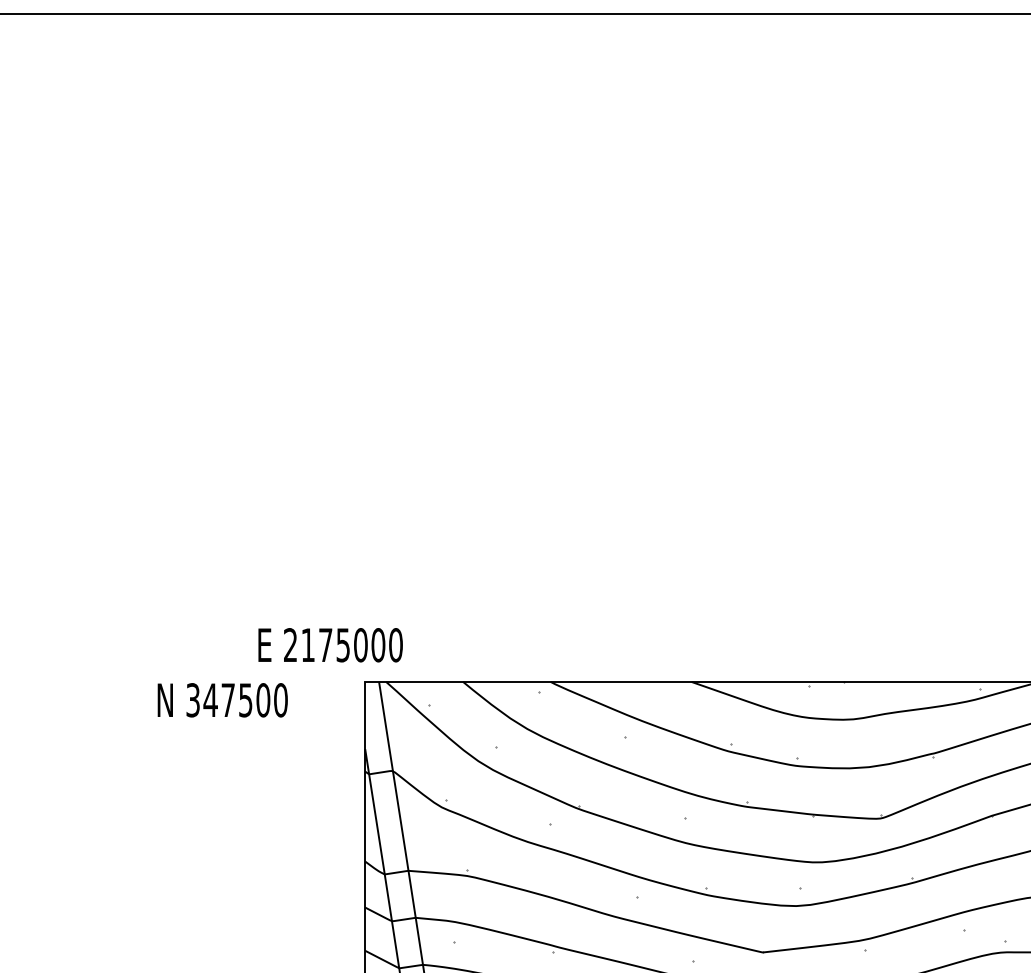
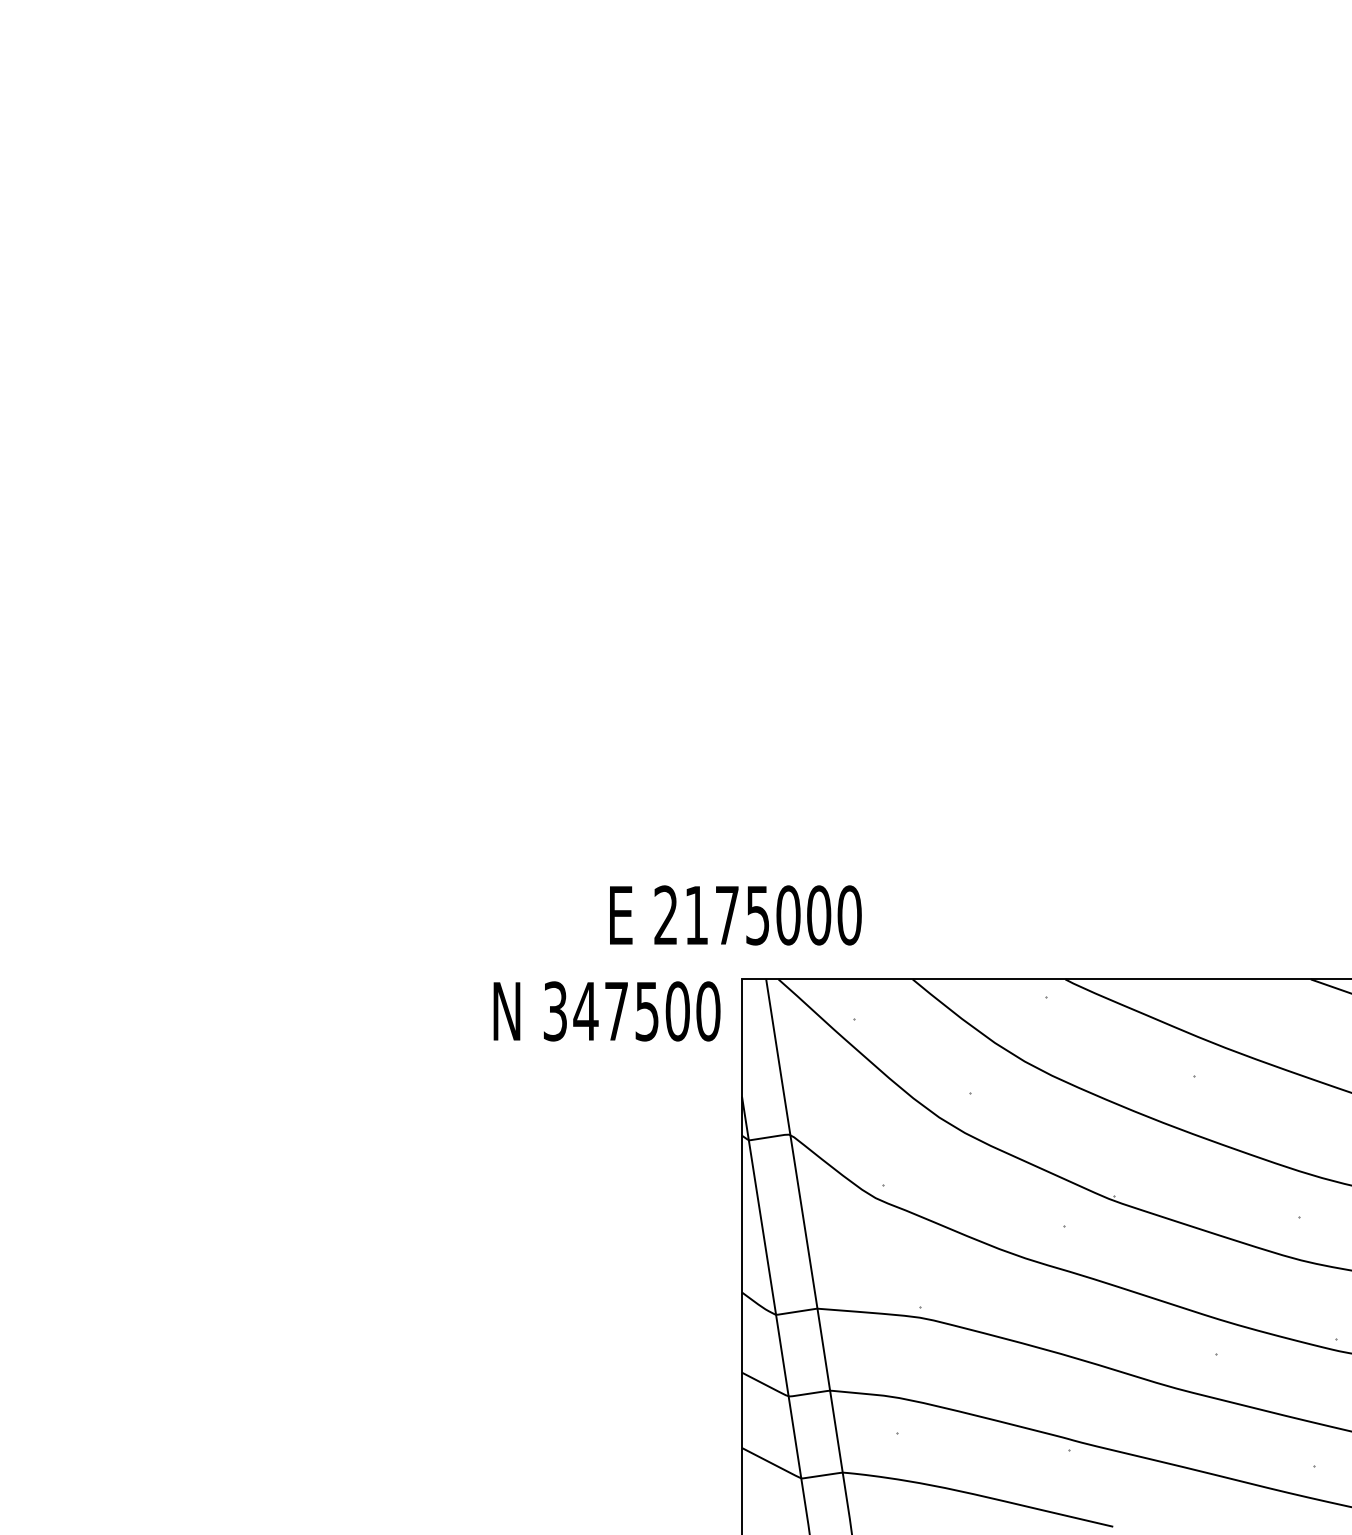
text: (330, 645) -> (735, 915), moved
text: (222, 700) -> (606, 1011), moved

